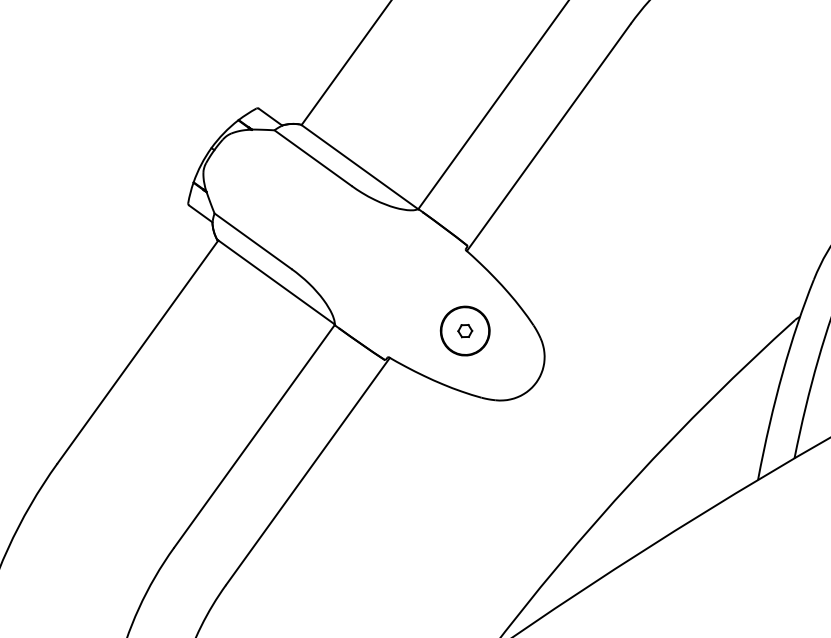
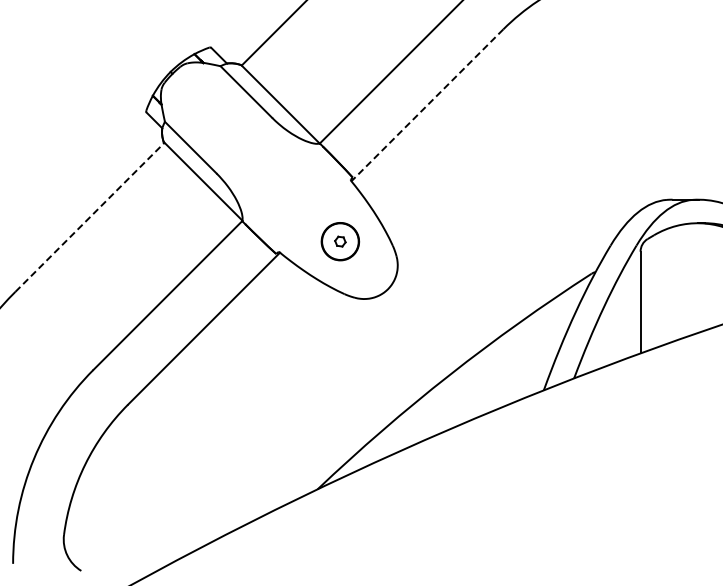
line: (548, 137) -> (427, 105), solid -> dashed
line: (138, 350) -> (90, 216), solid -> dashed

